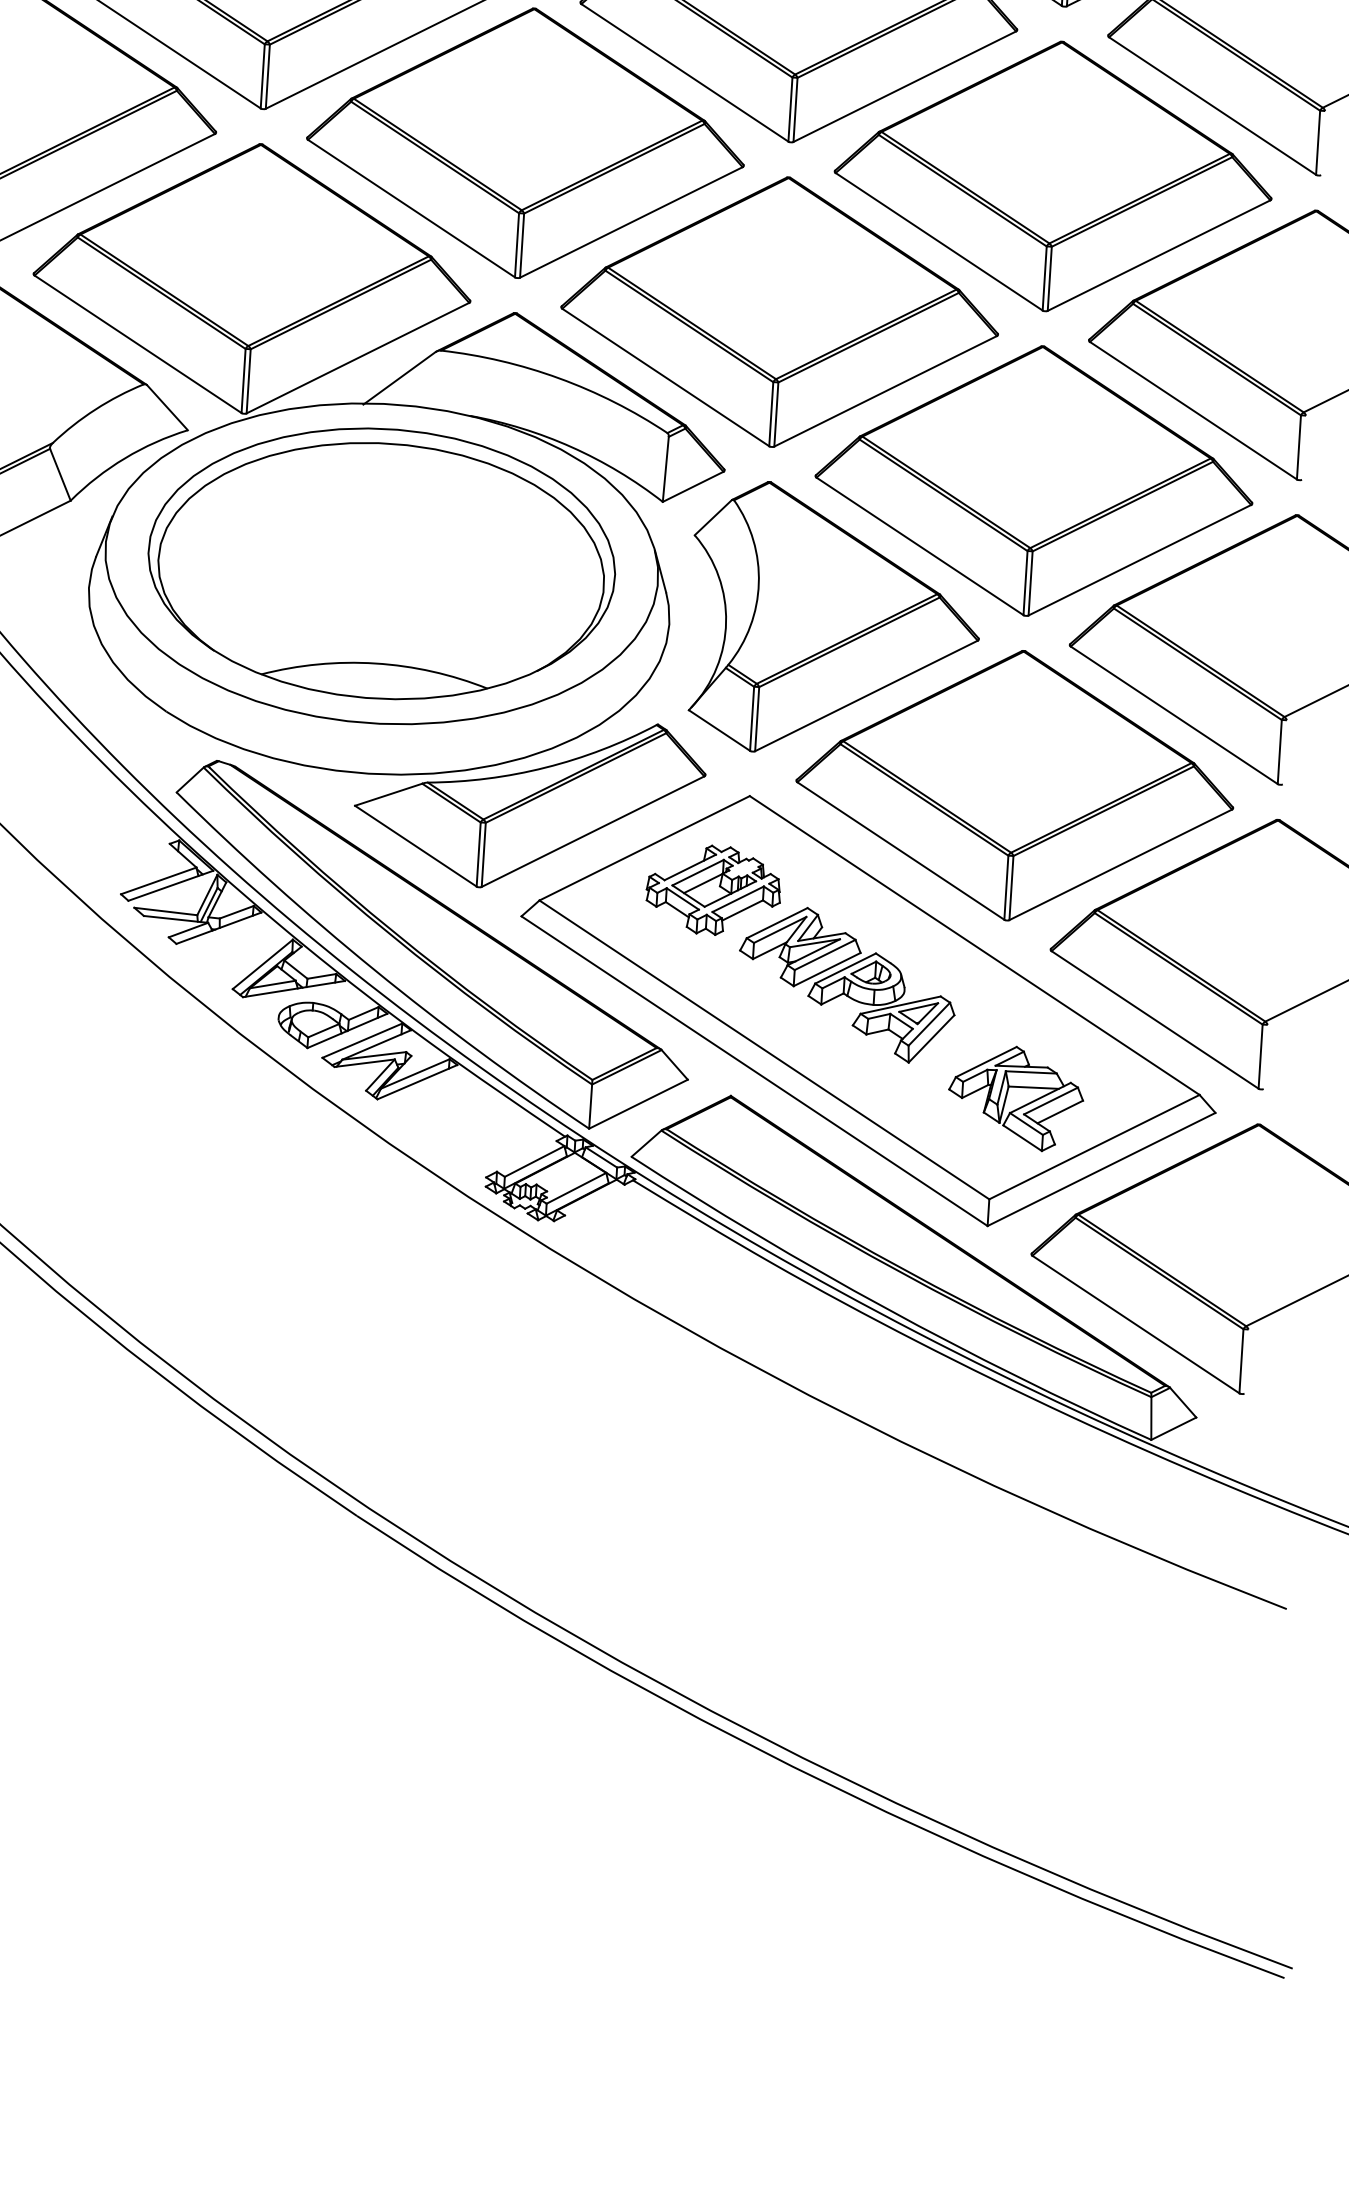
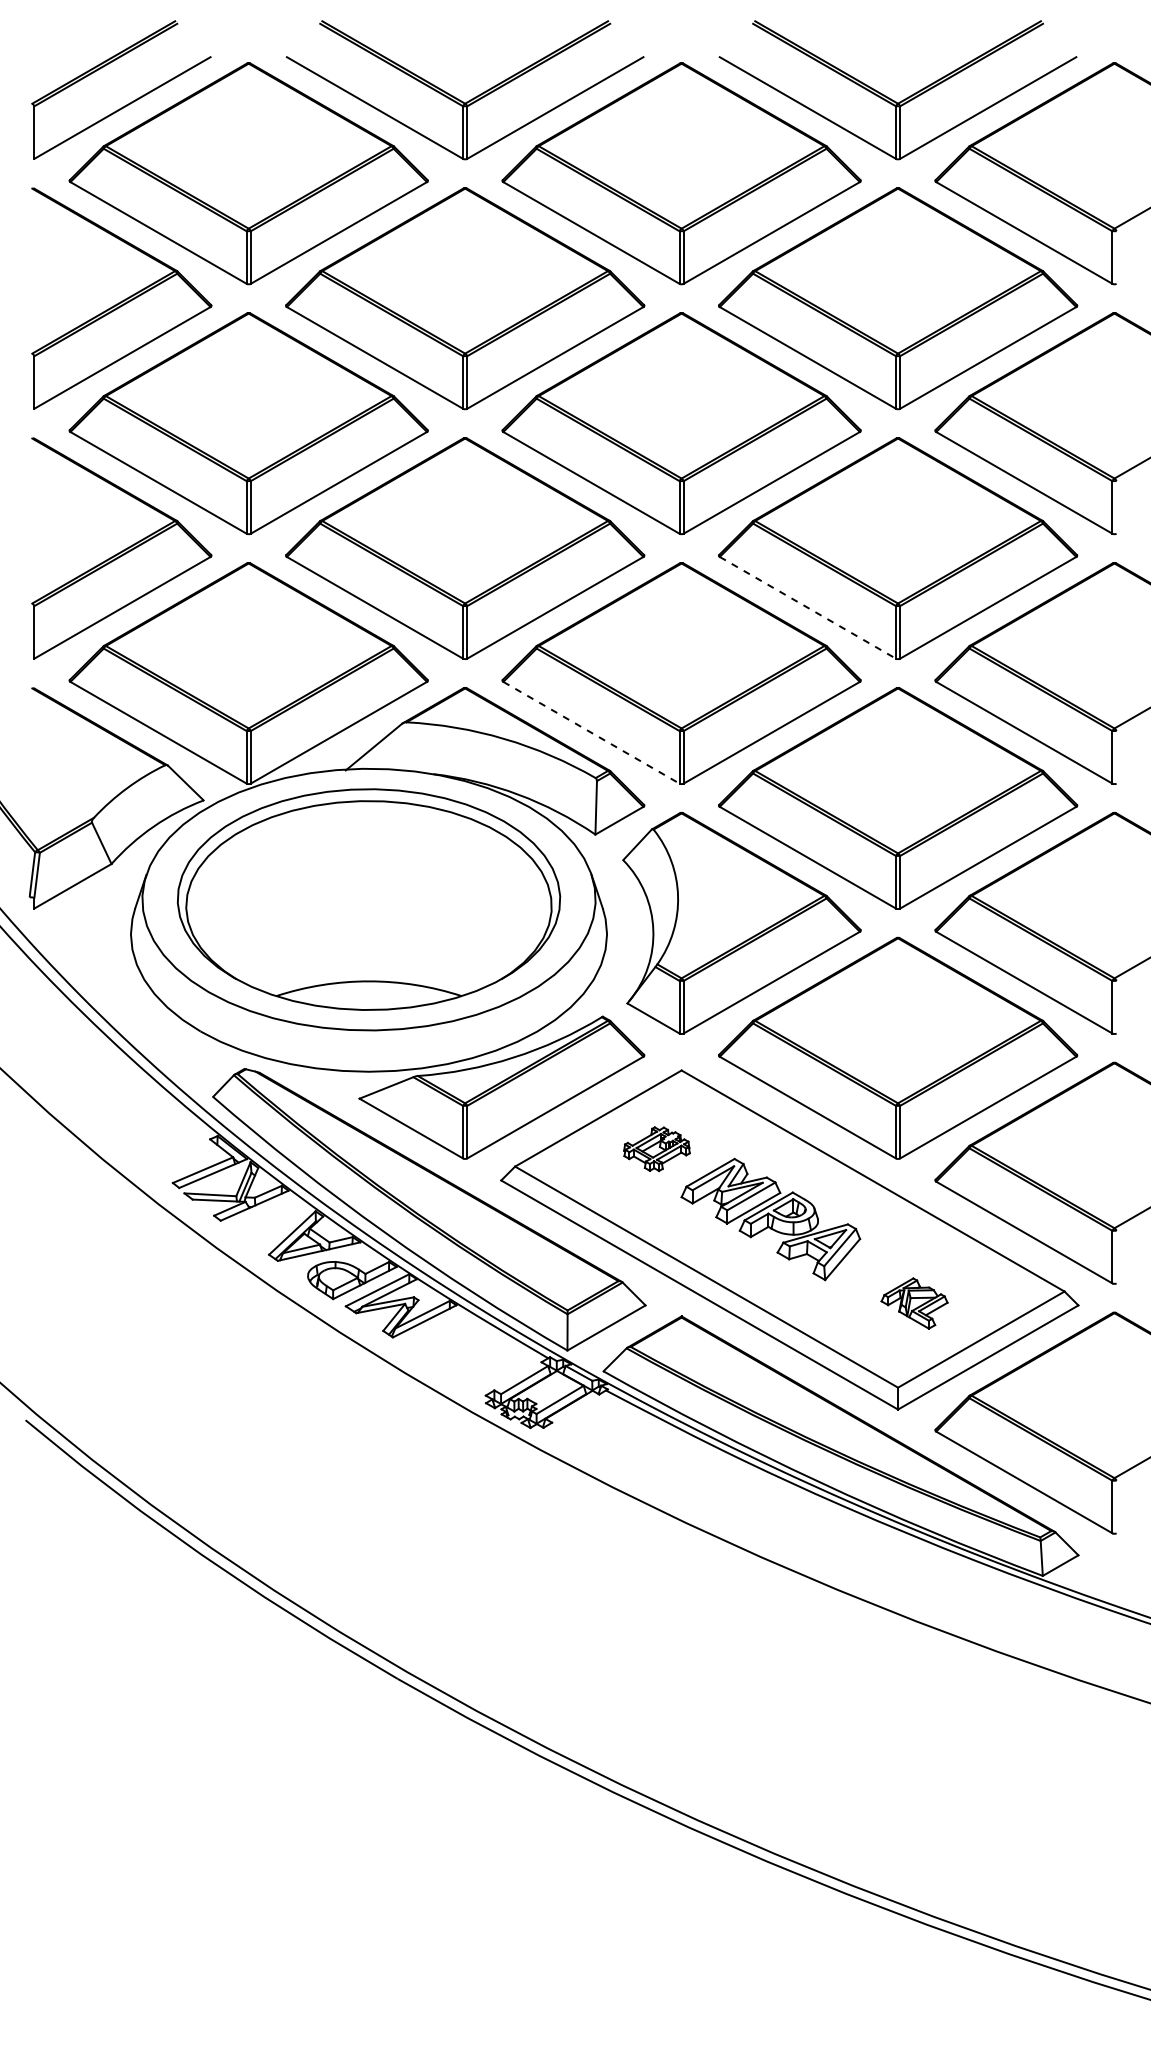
line: (938, 241) -> (807, 607), solid -> dashed
line: (665, 377) -> (591, 732), solid -> dashed
part: (713, 889) -> (656, 1148), size x0.6
part: (1015, 1098) -> (914, 1303), size x0.6

